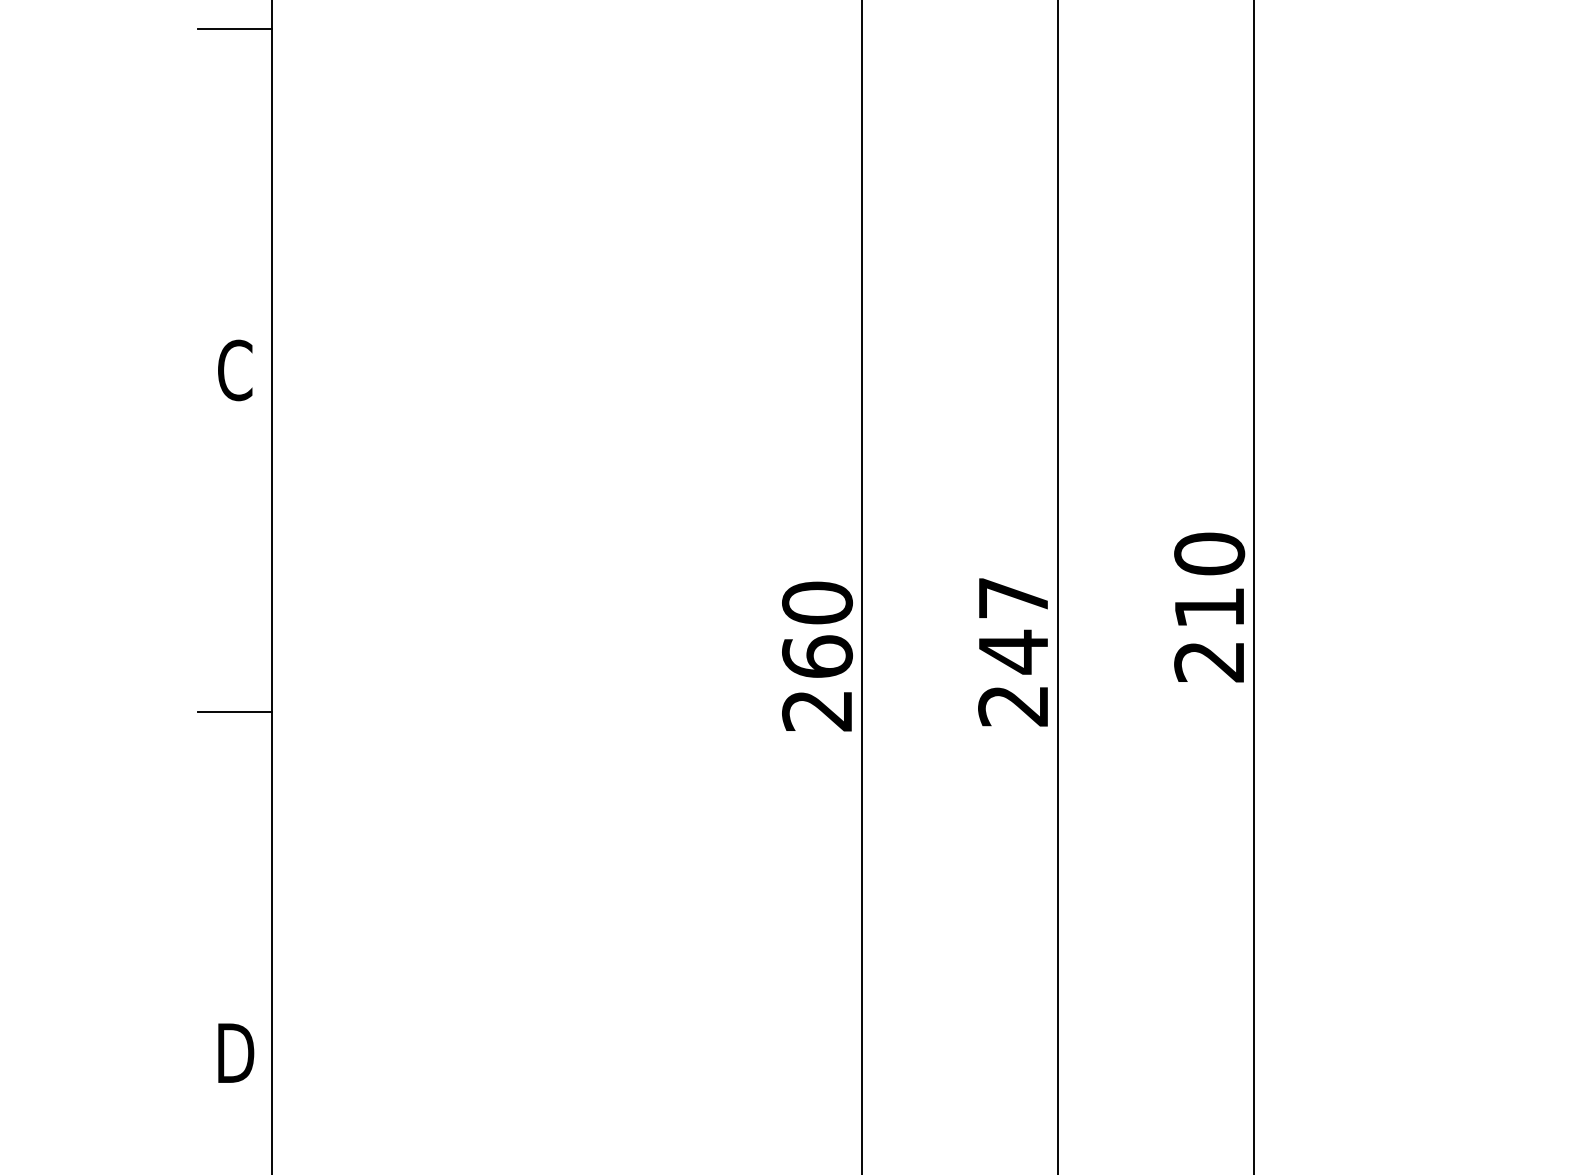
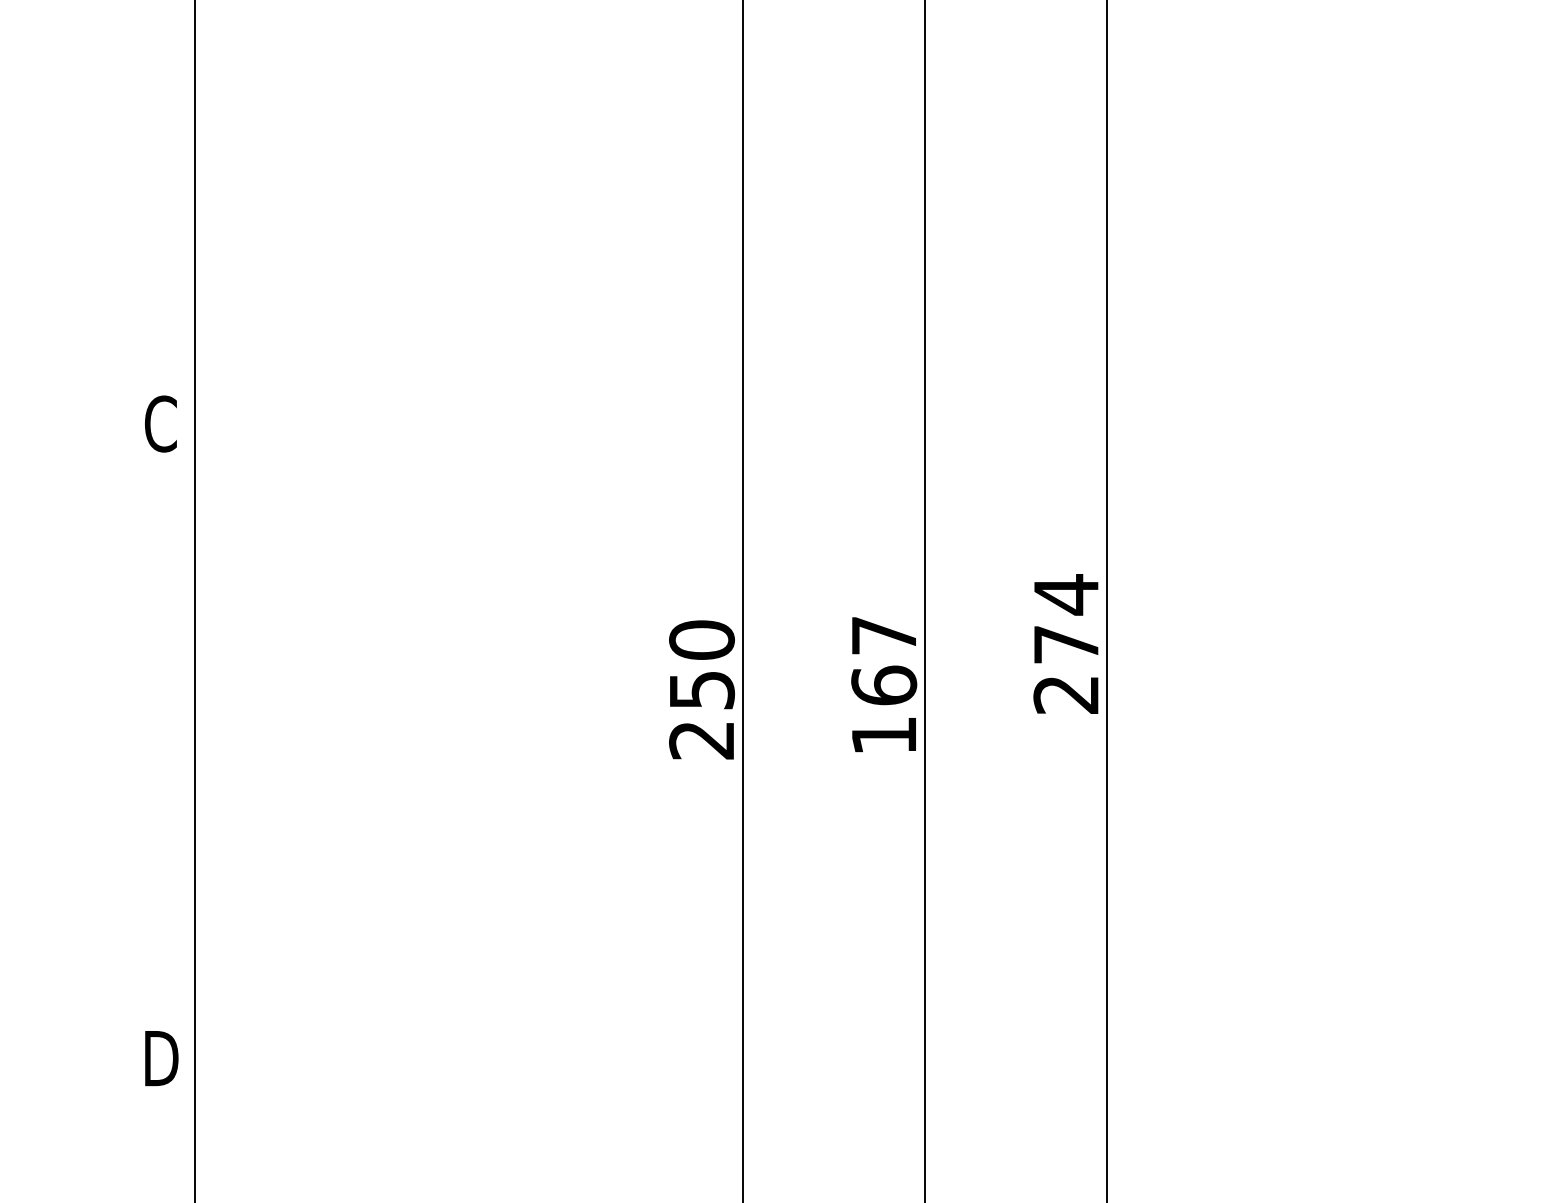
line: (234, 28) -> (160, 106), removed
text: (1209, 579) -> (1066, 618), 210 -> 274
text: (816, 656) -> (701, 689), 260 -> 250
text: (1013, 677) -> (884, 709), 247 -> 167
line: (234, 712) -> (160, 741), removed

